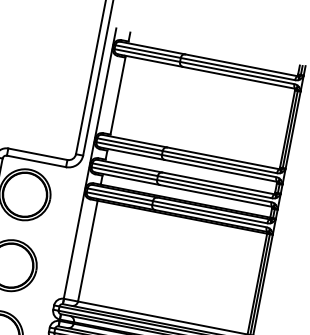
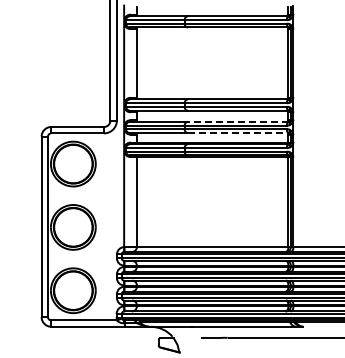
line: (217, 182) -> (237, 121), solid -> dashed
line: (216, 196) -> (238, 133), solid -> dashed

